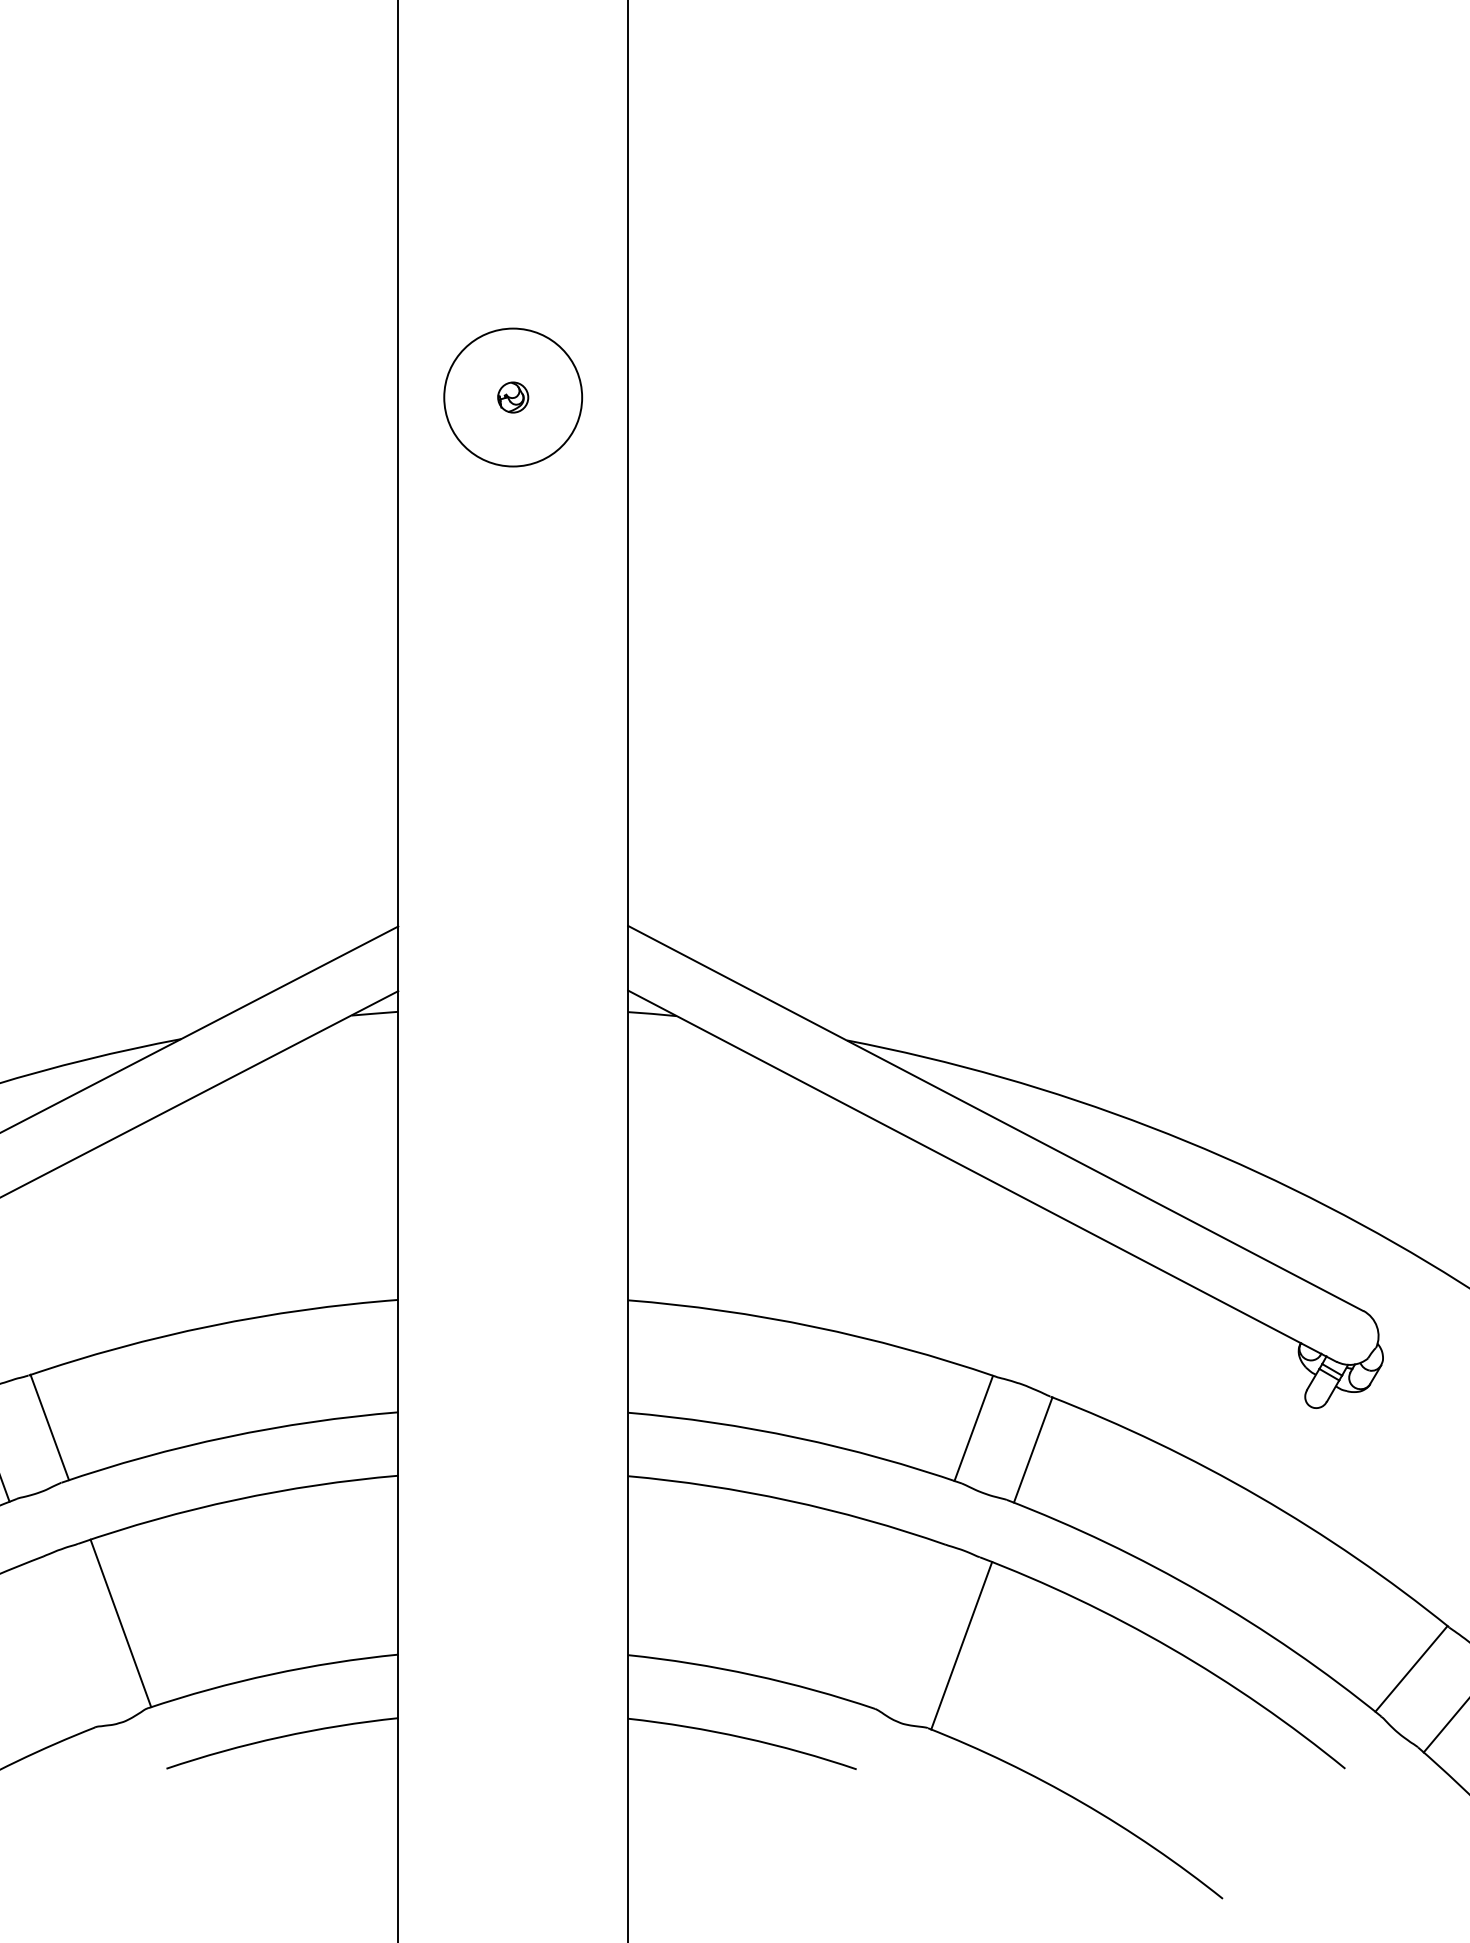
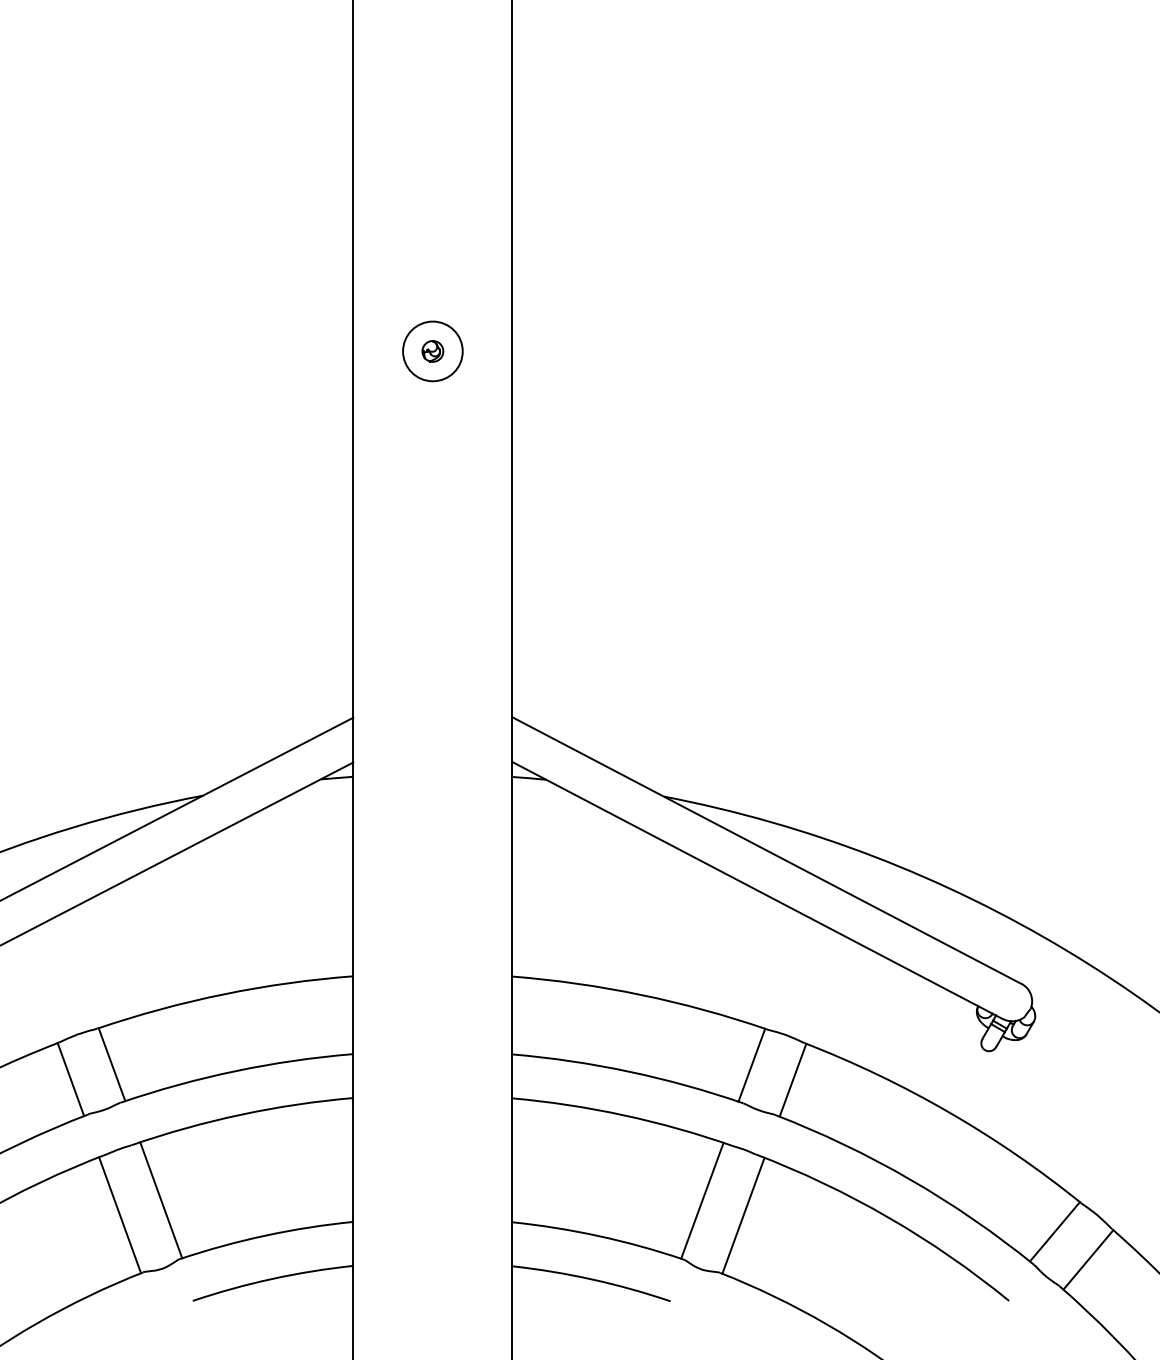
circle: (512, 397) -> (432, 351), size x0.62
line: (902, 1623) -> (702, 1200), added
line: (62, 1645) -> (120, 1215), added

